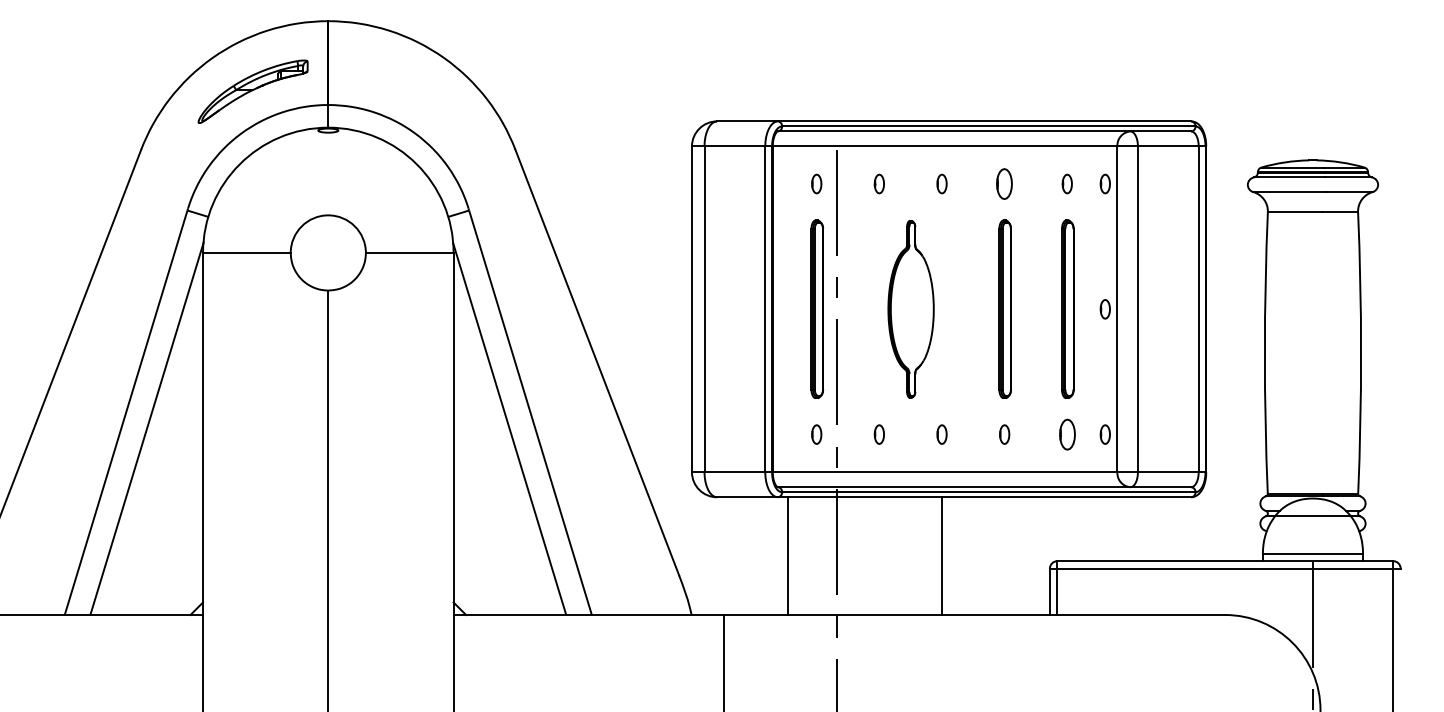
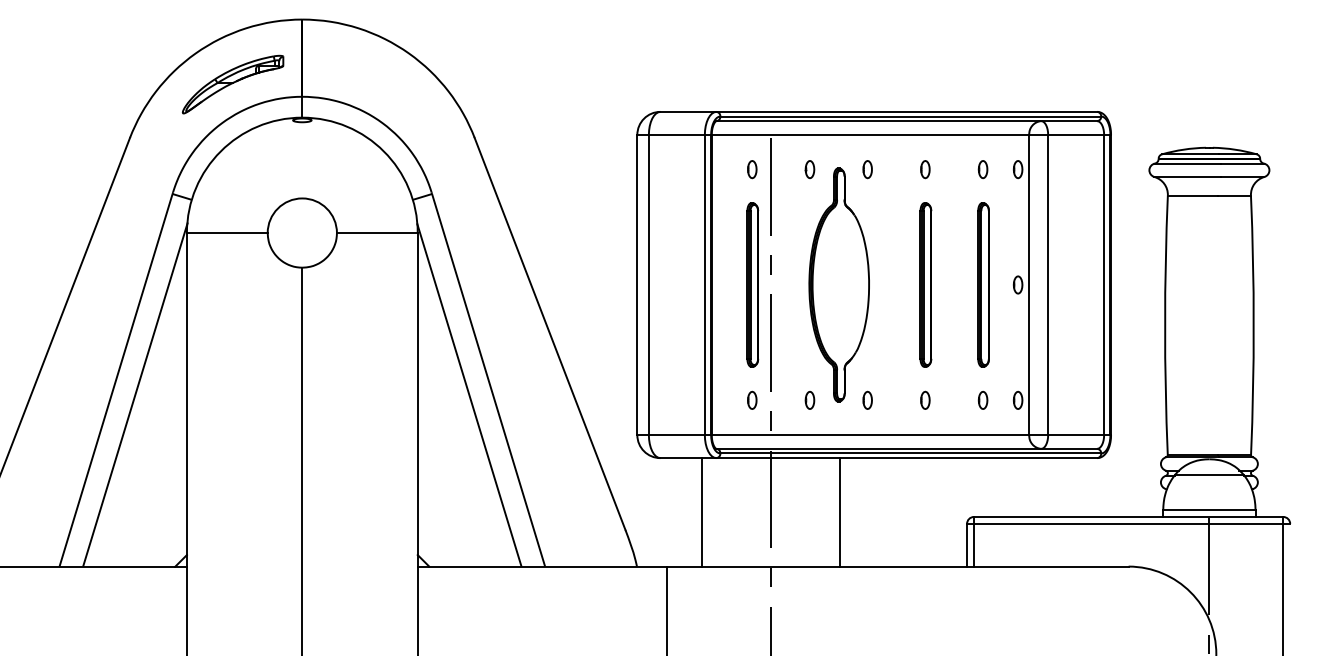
part: (1004, 183) -> (925, 169), size x0.62
part: (910, 309) -> (838, 285), size x1.43
part: (1066, 434) -> (982, 400), size x0.62
line: (787, 556) -> (701, 512), moved
line: (942, 556) -> (840, 512), moved

